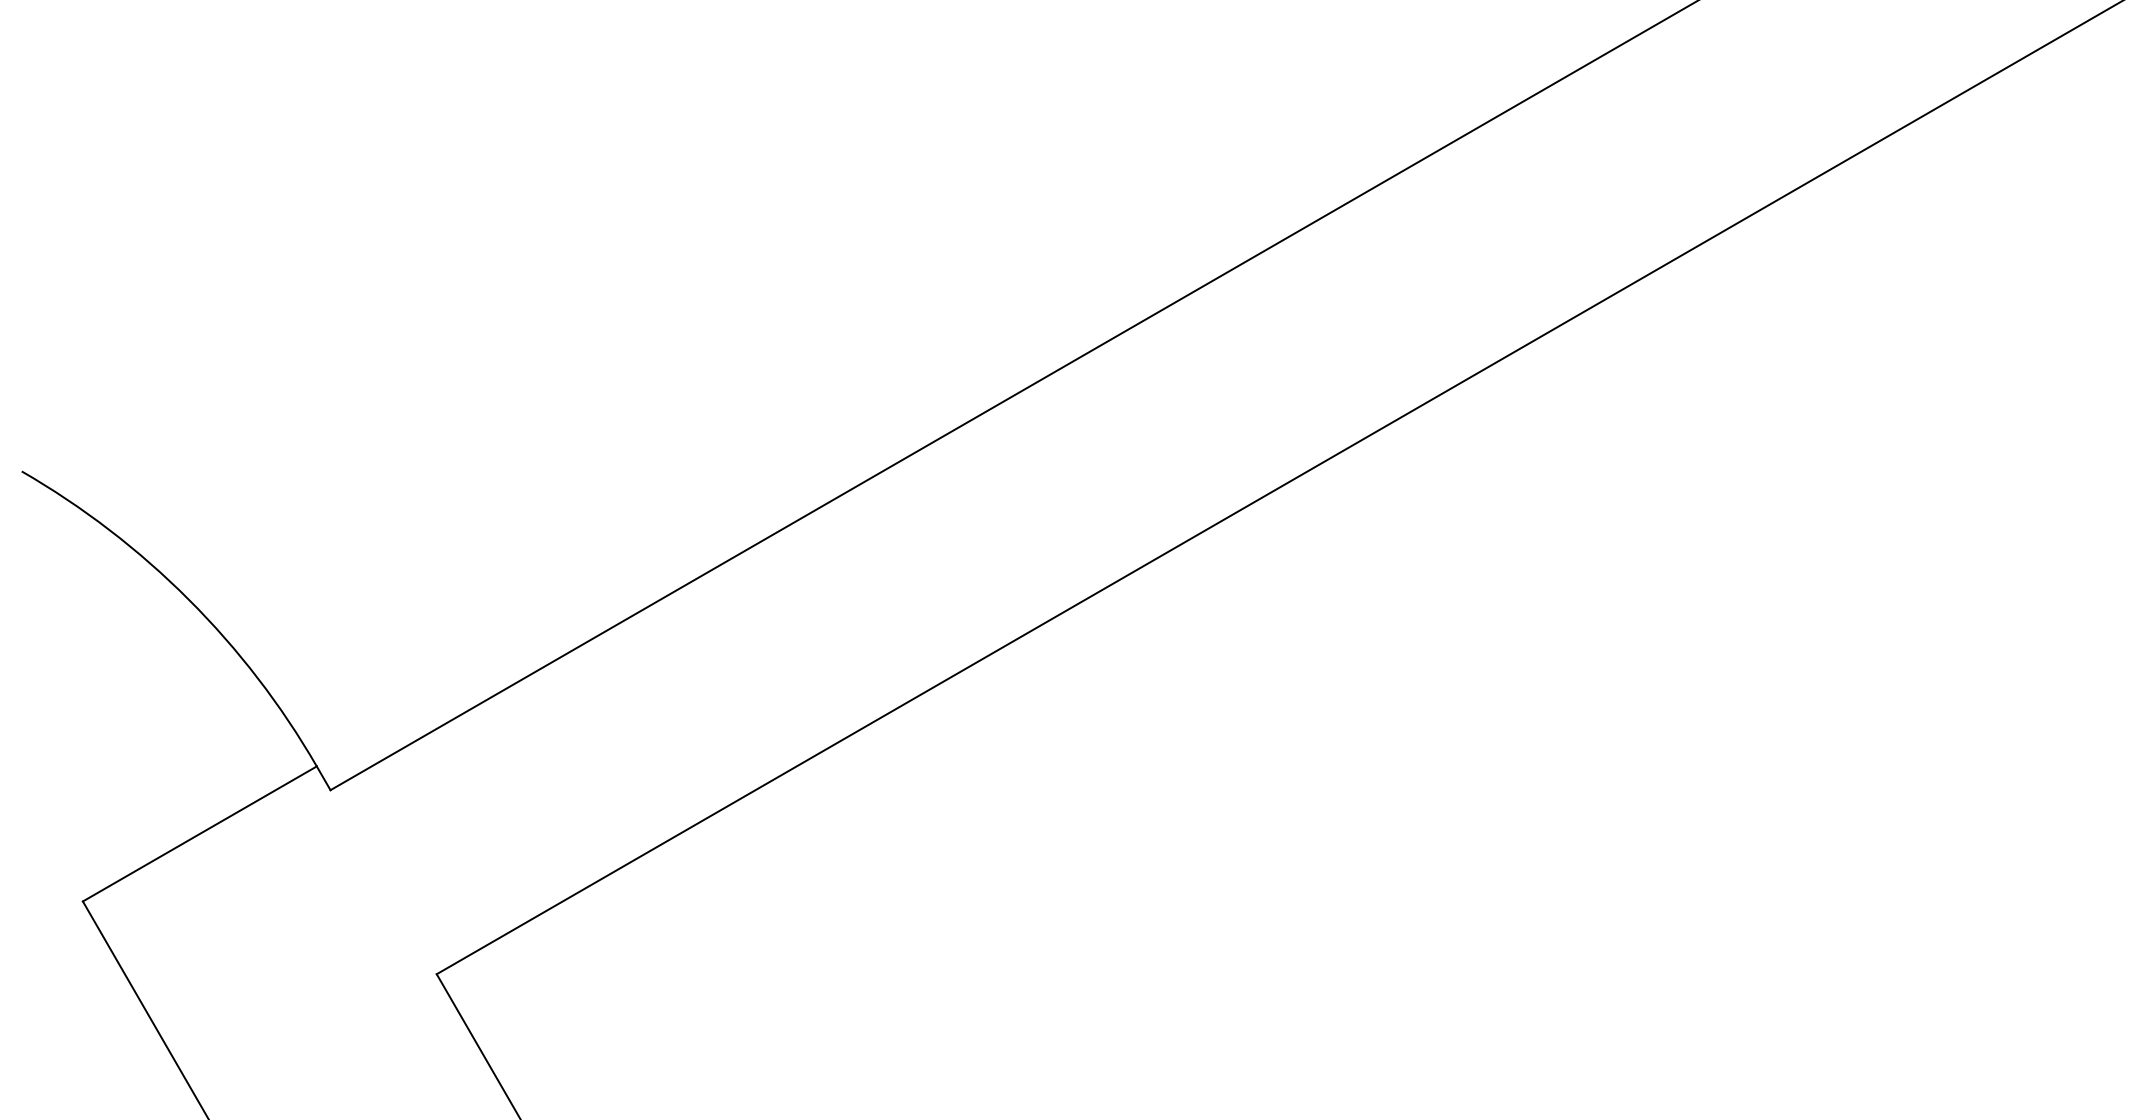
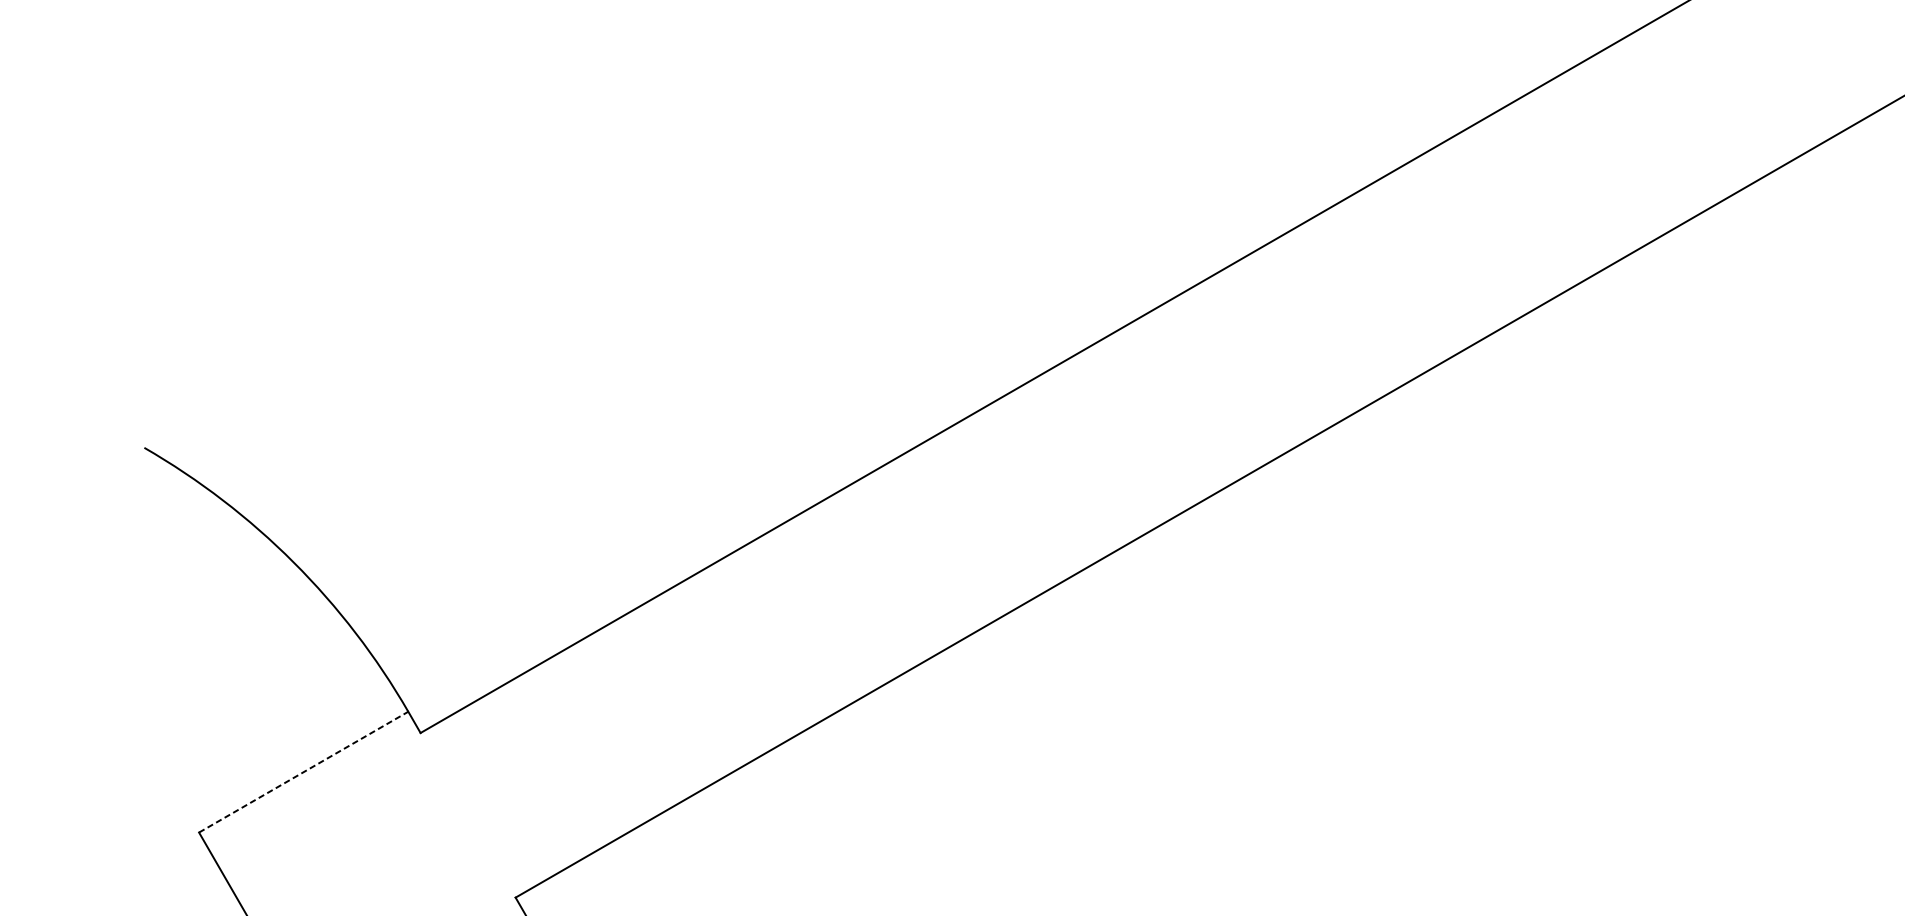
line: (200, 833) -> (304, 771), solid -> dashed

